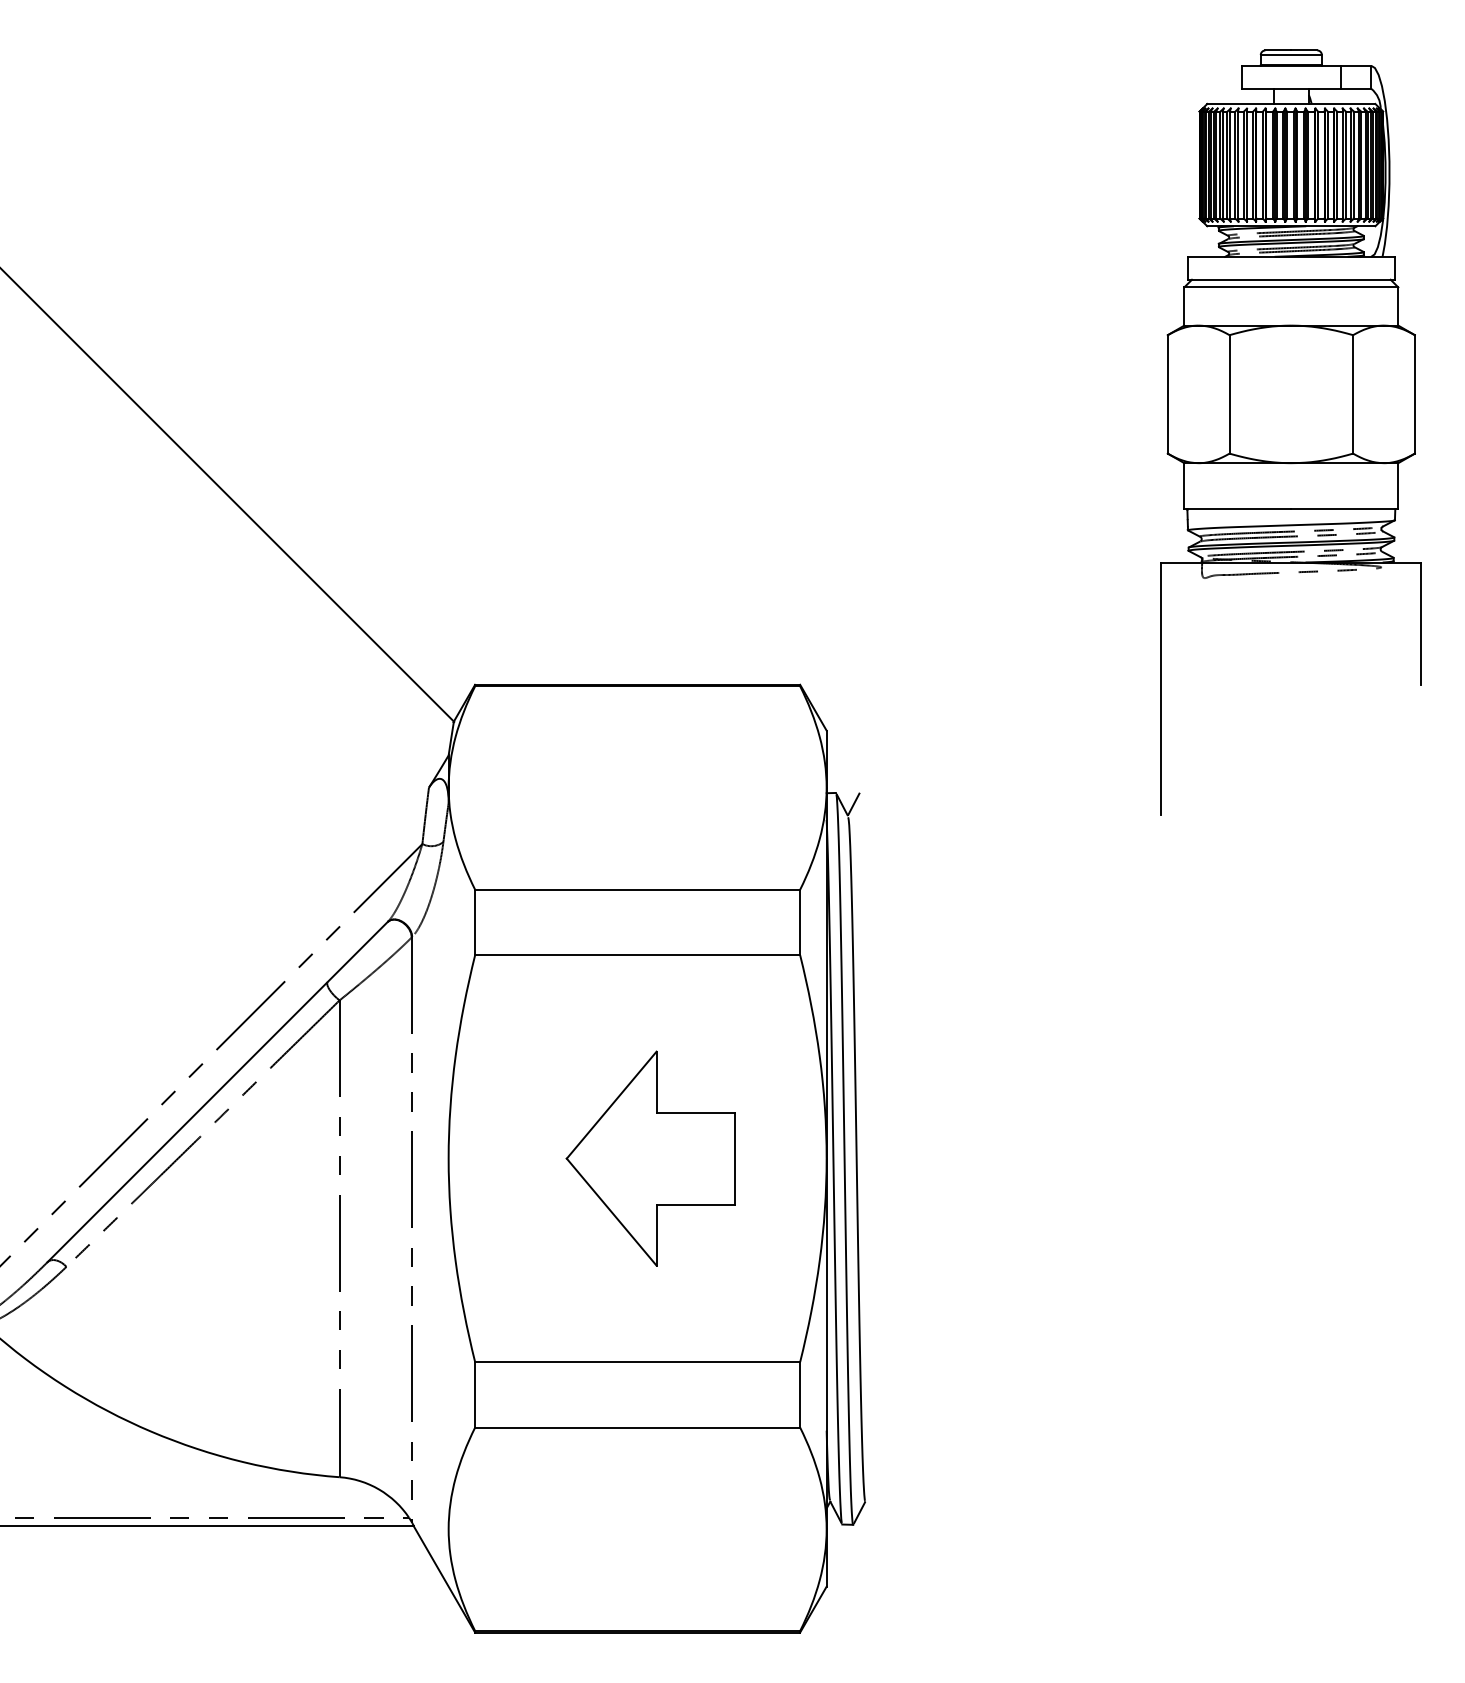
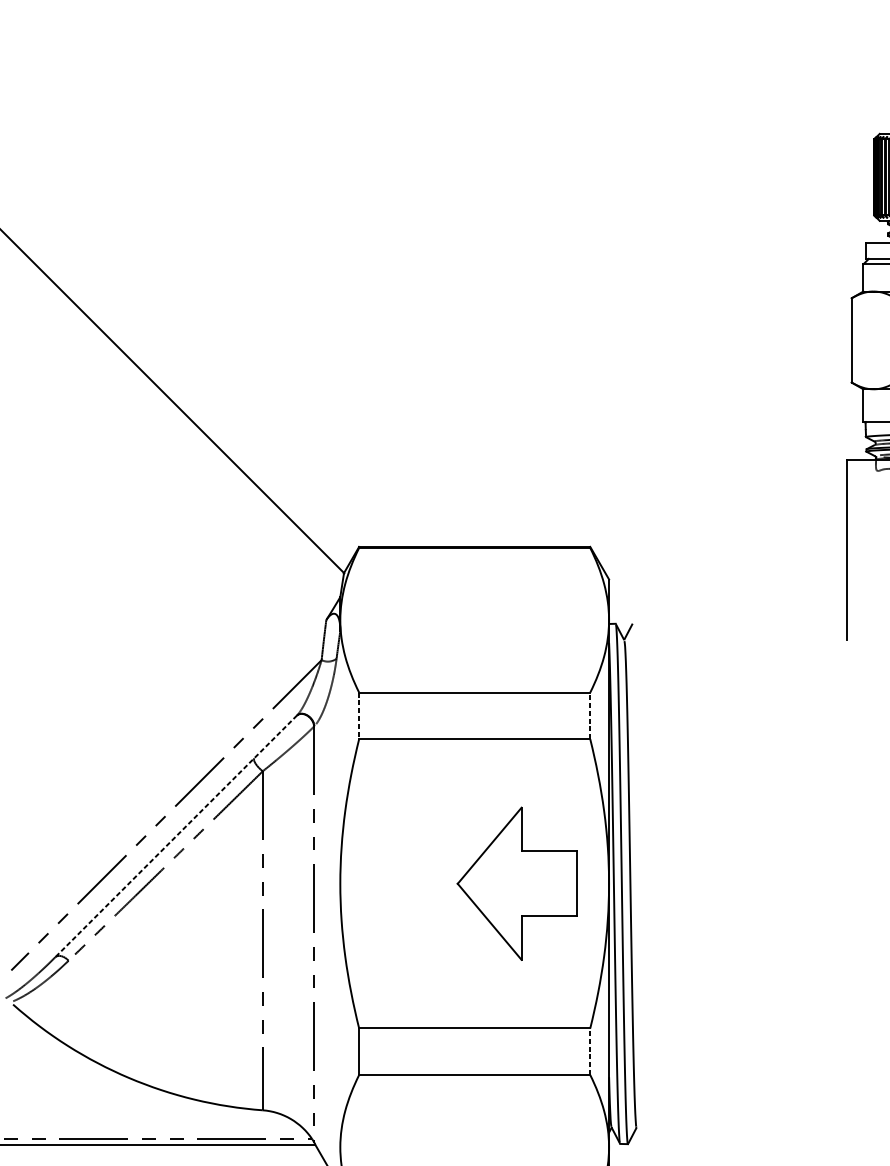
line: (475, 922) -> (359, 715), solid -> dashed
line: (800, 922) -> (590, 715), solid -> dashed
line: (217, 1092) -> (175, 836), solid -> dashed
part: (650, 1158) -> (517, 883), moved
line: (800, 1394) -> (590, 1051), solid -> dashed

